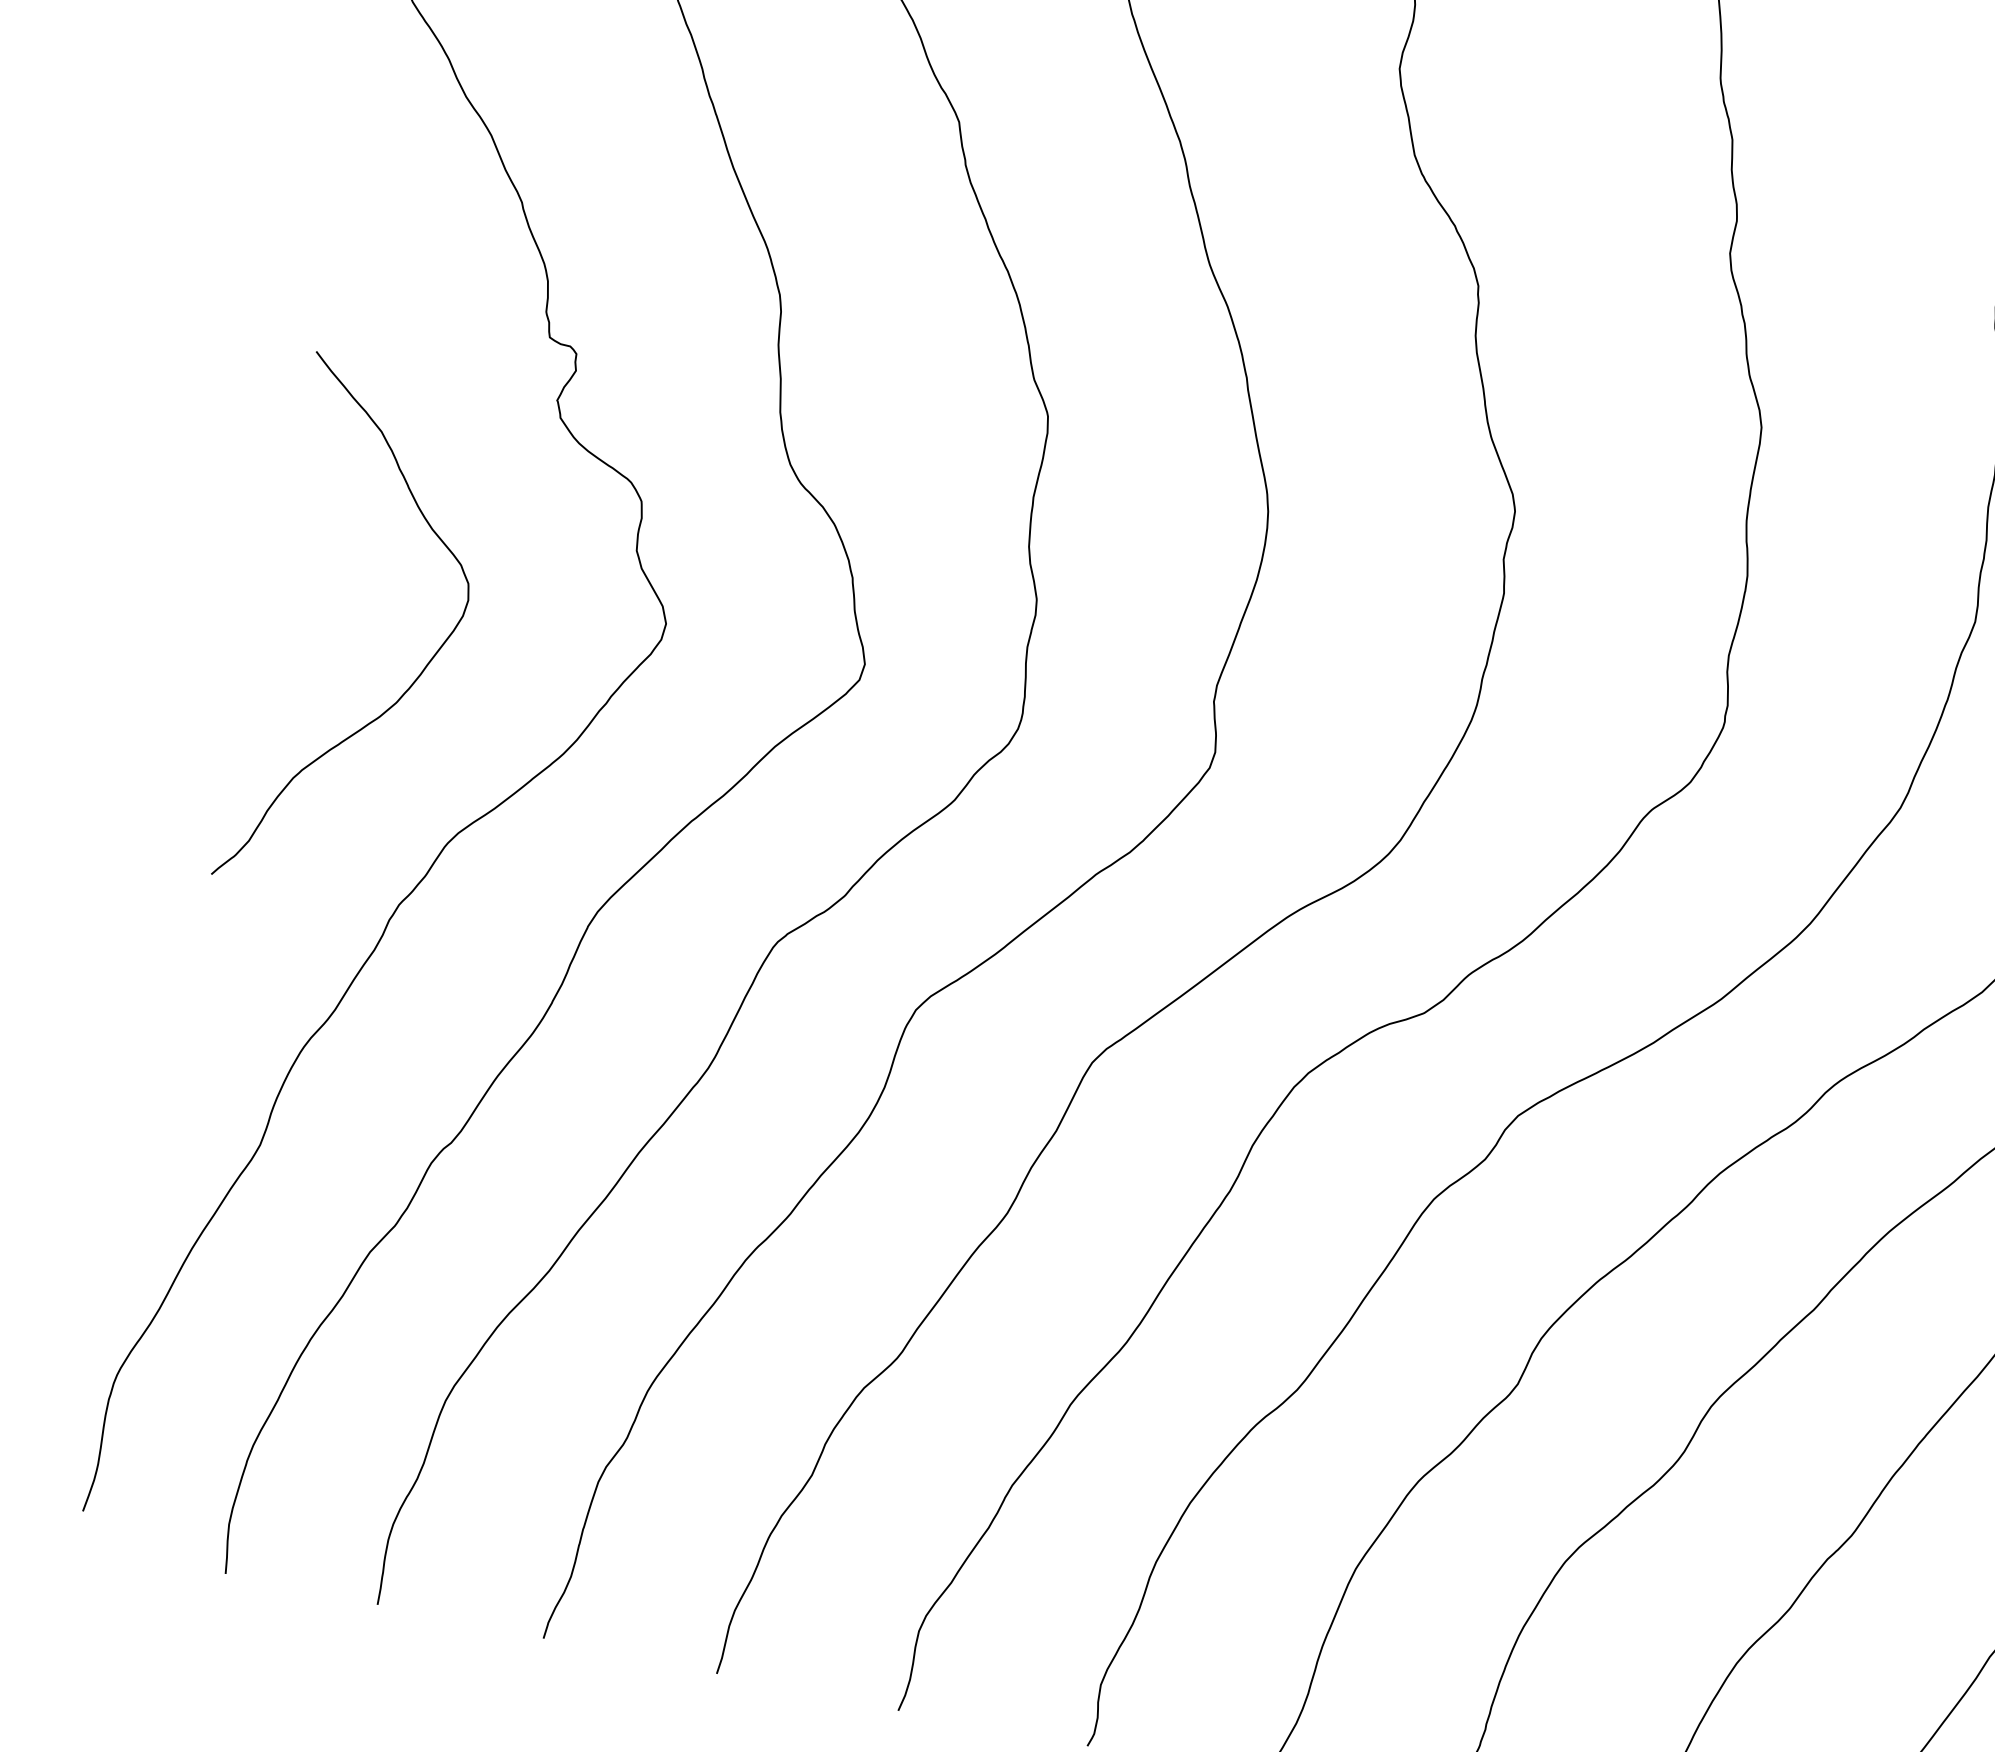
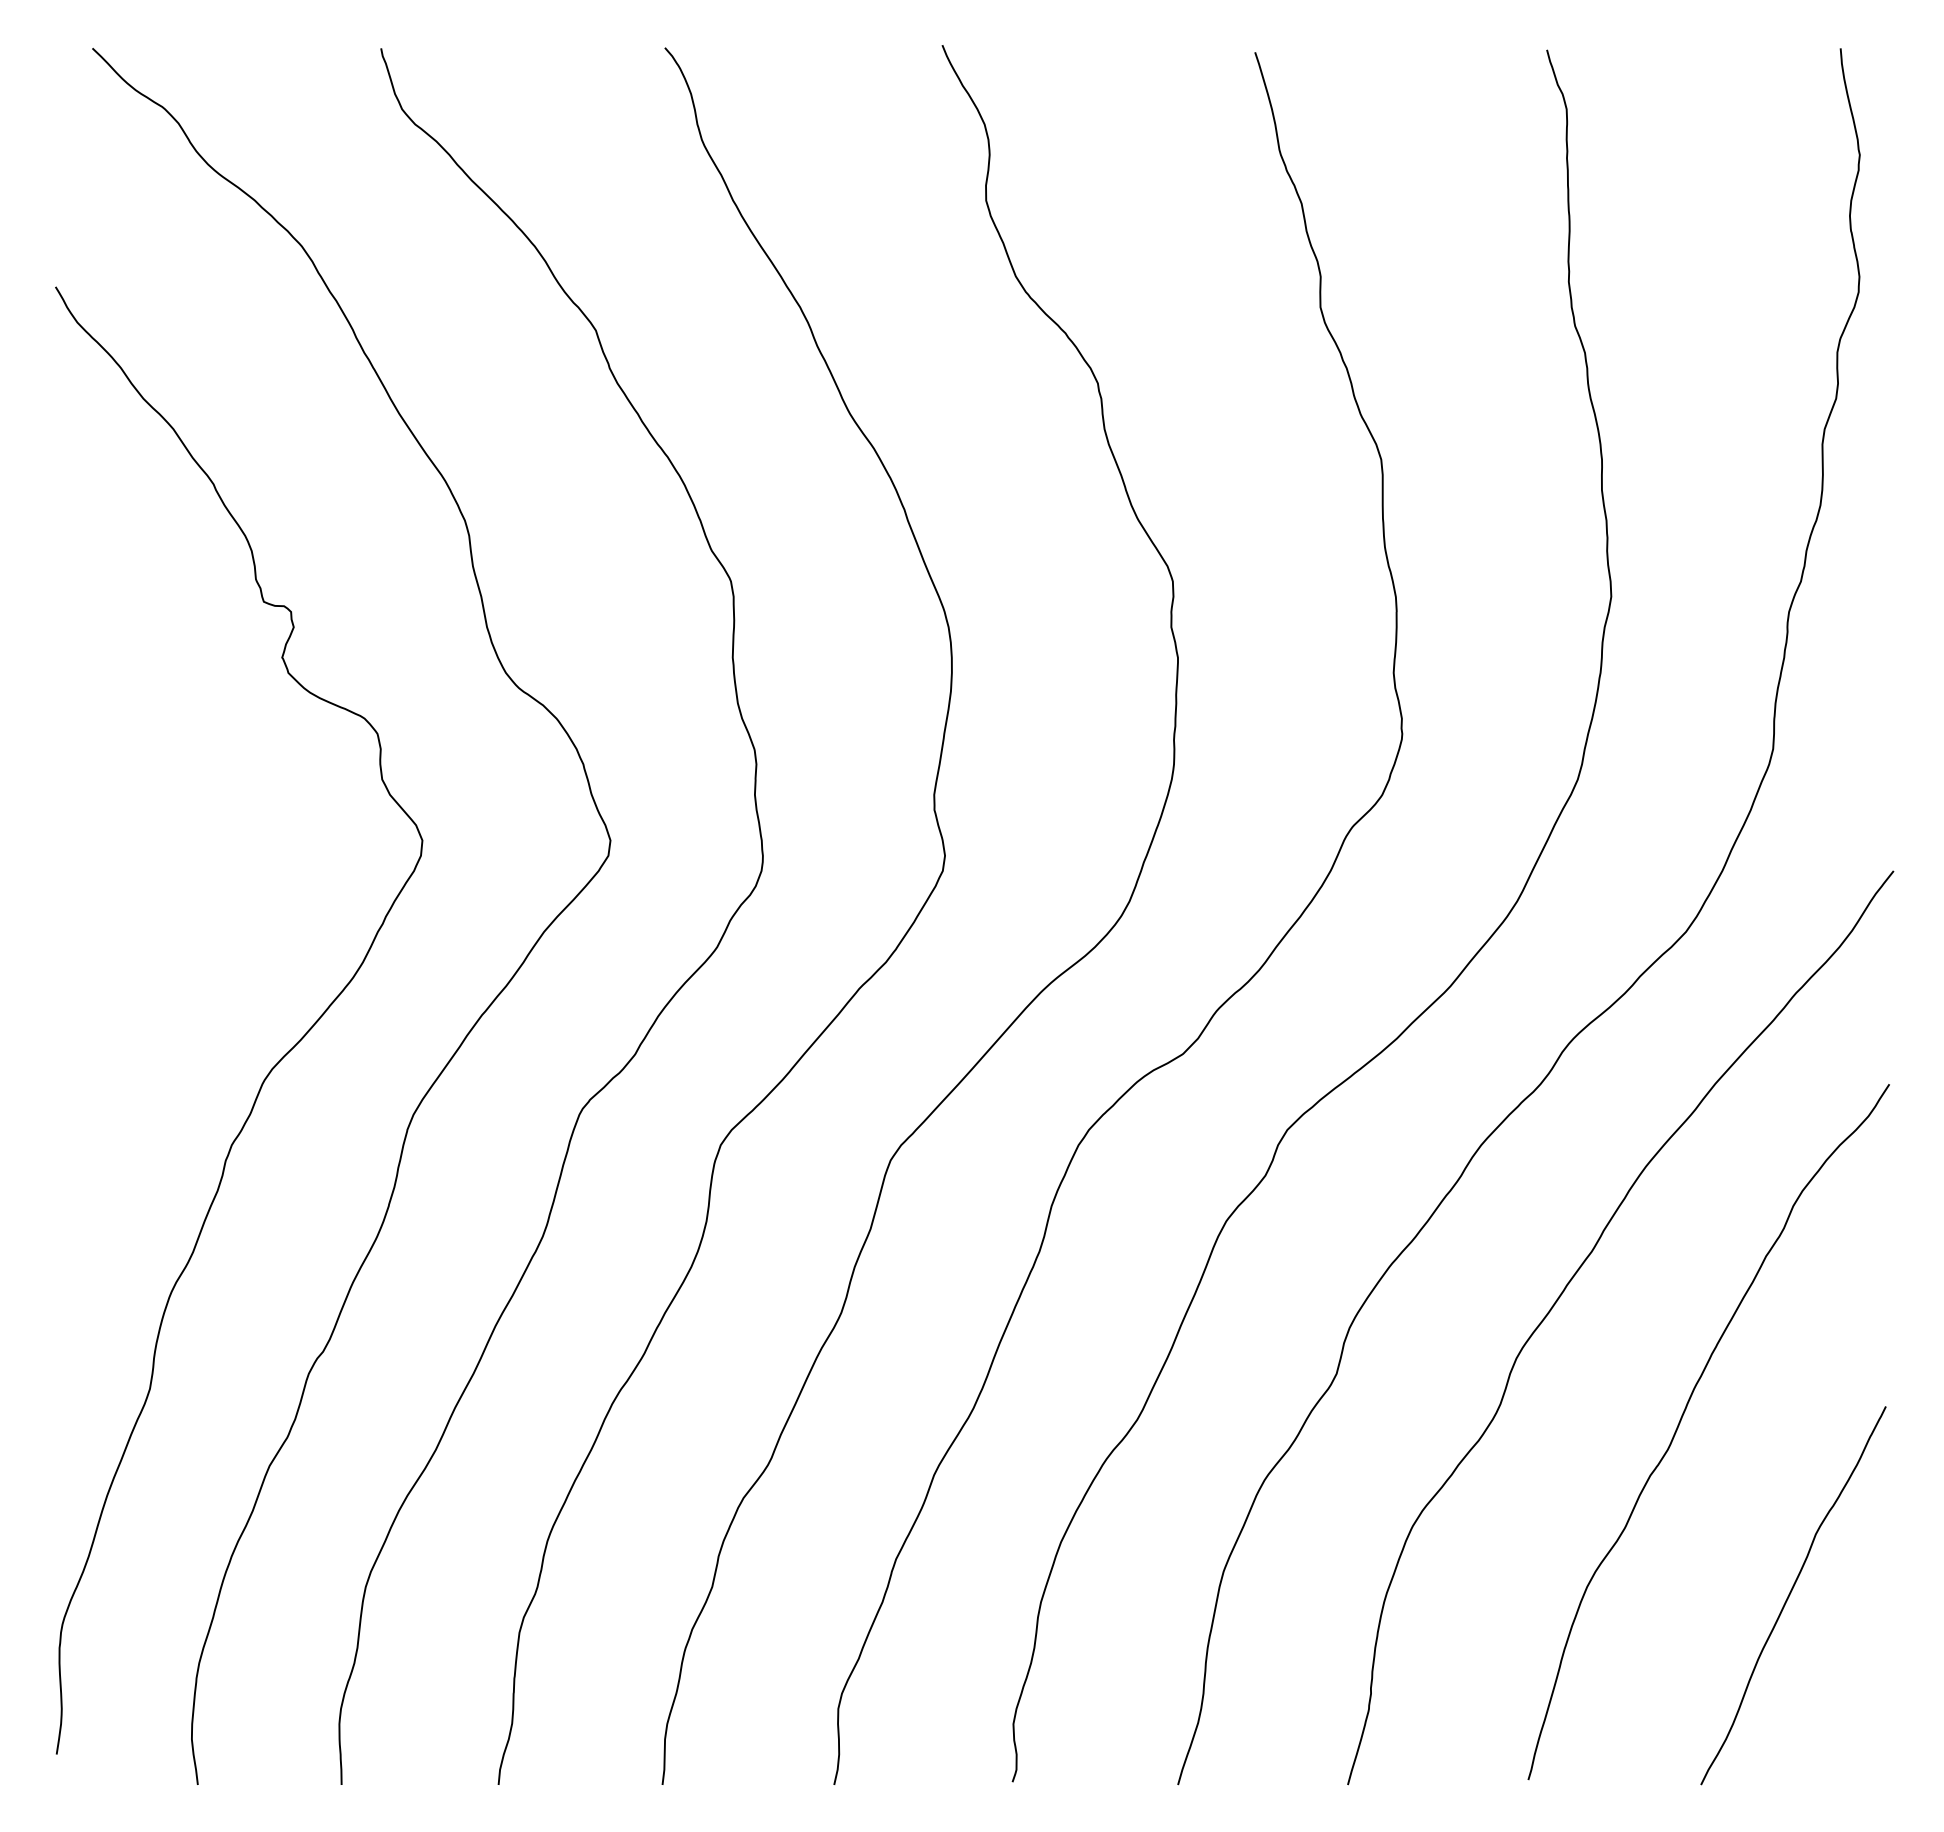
curve: (417, 675) -> (206, 933), removed

